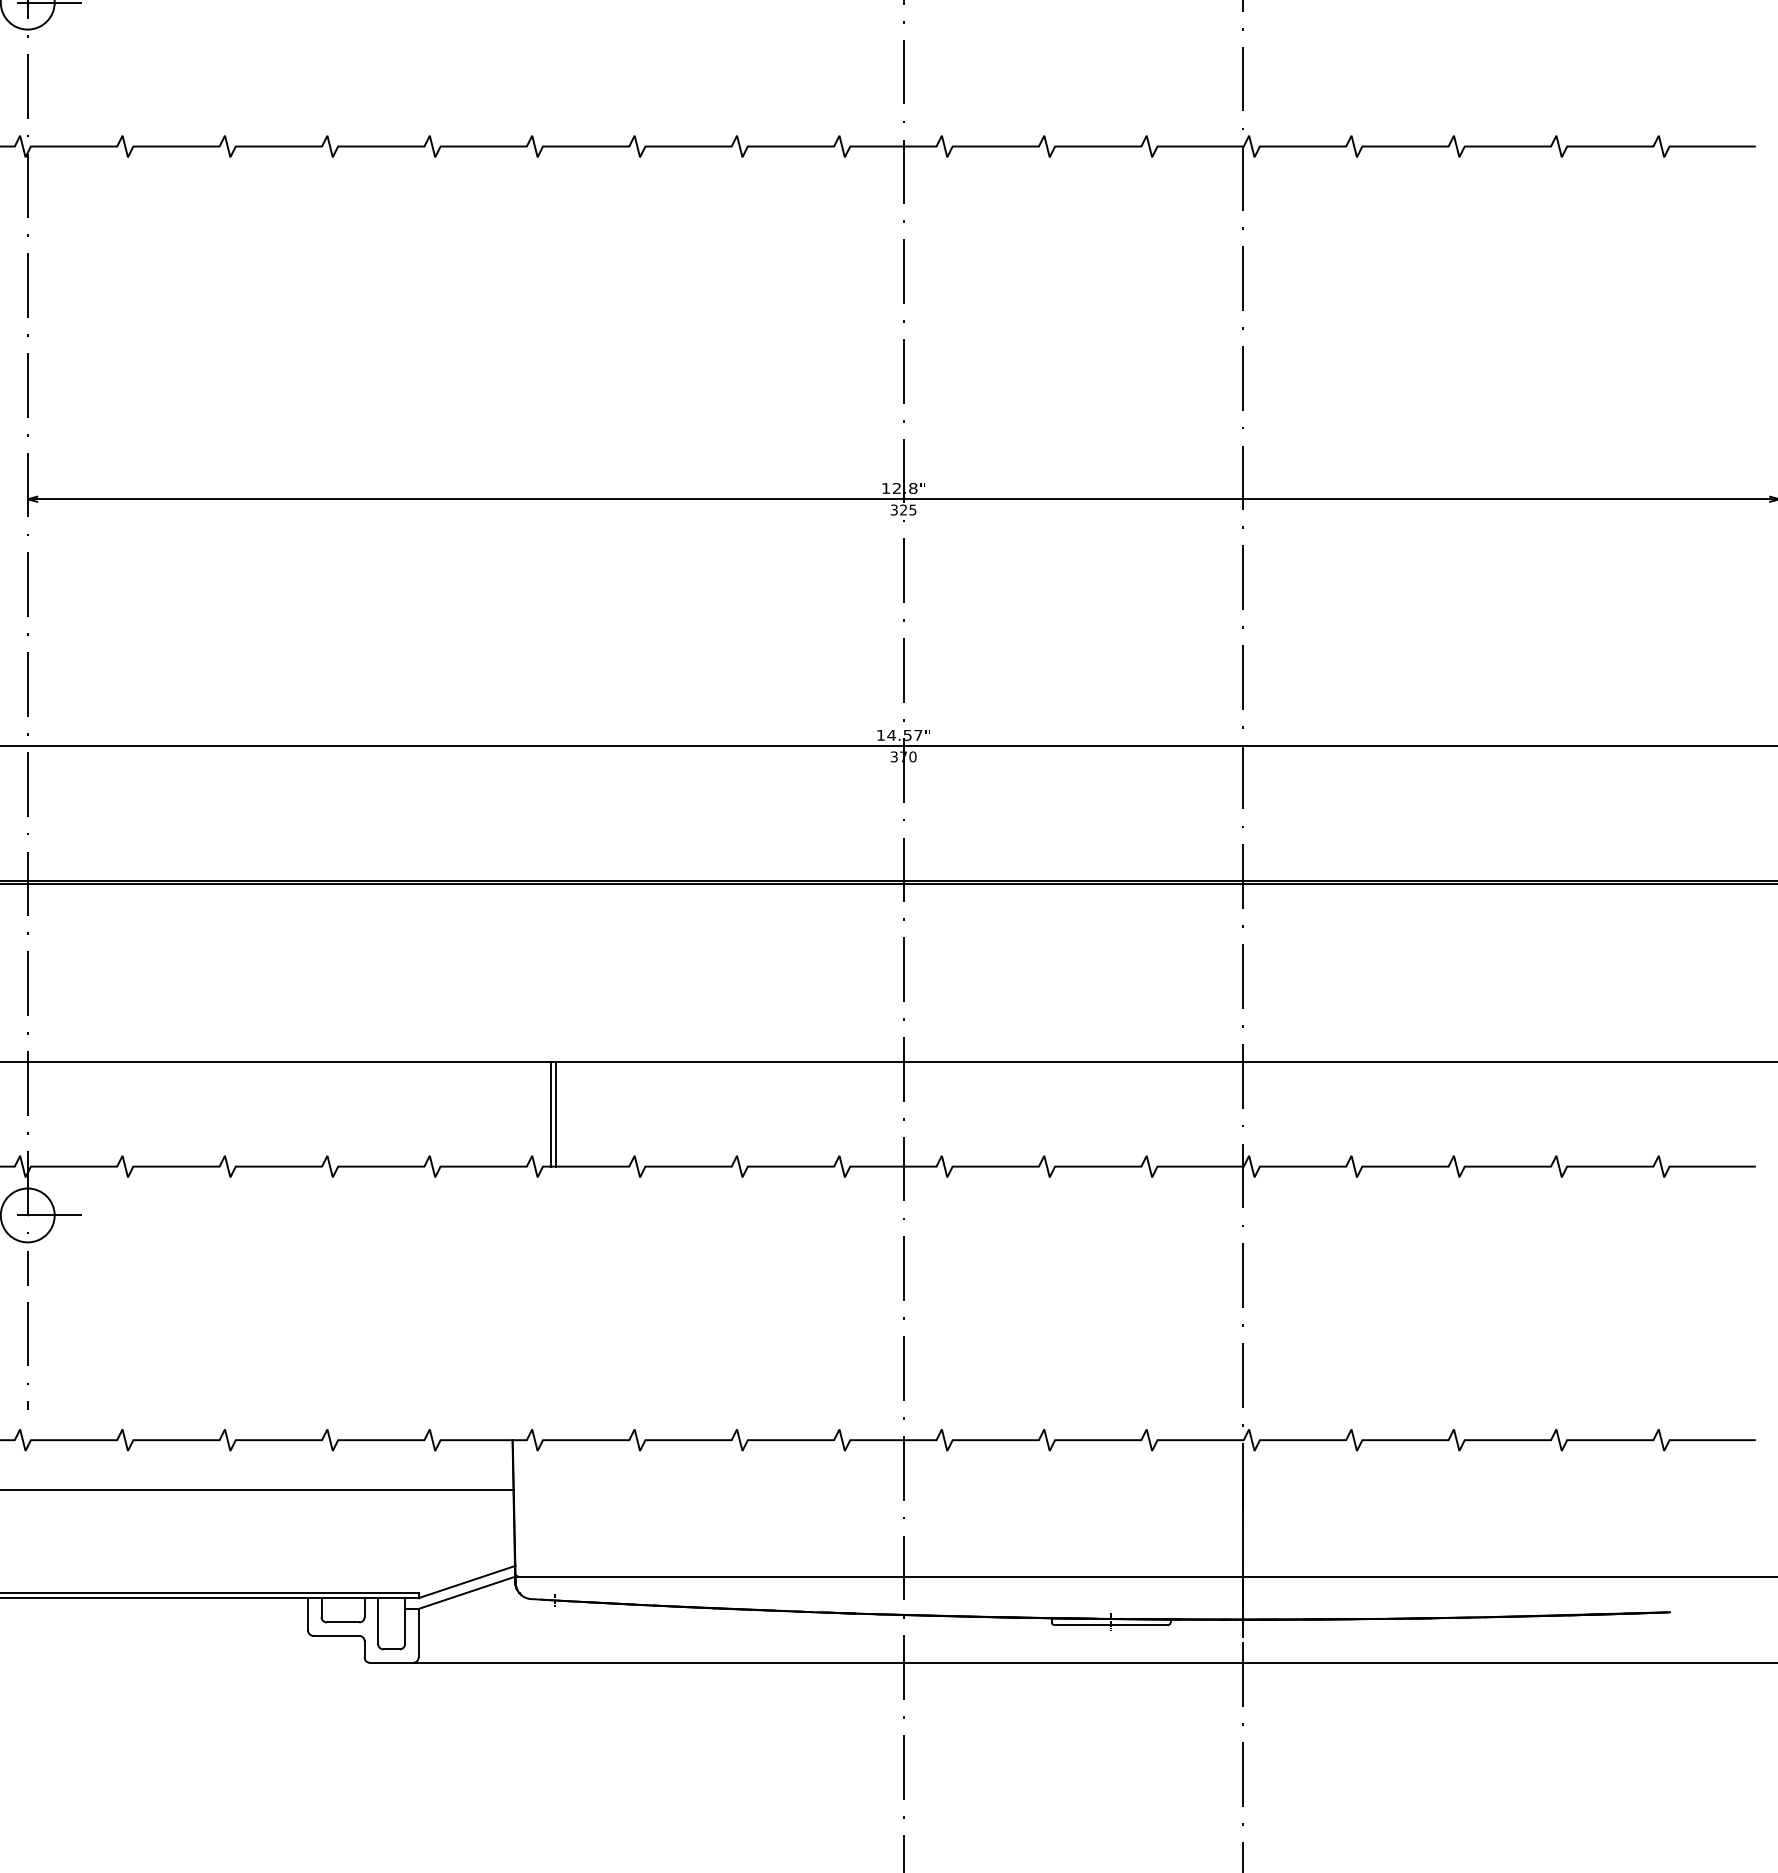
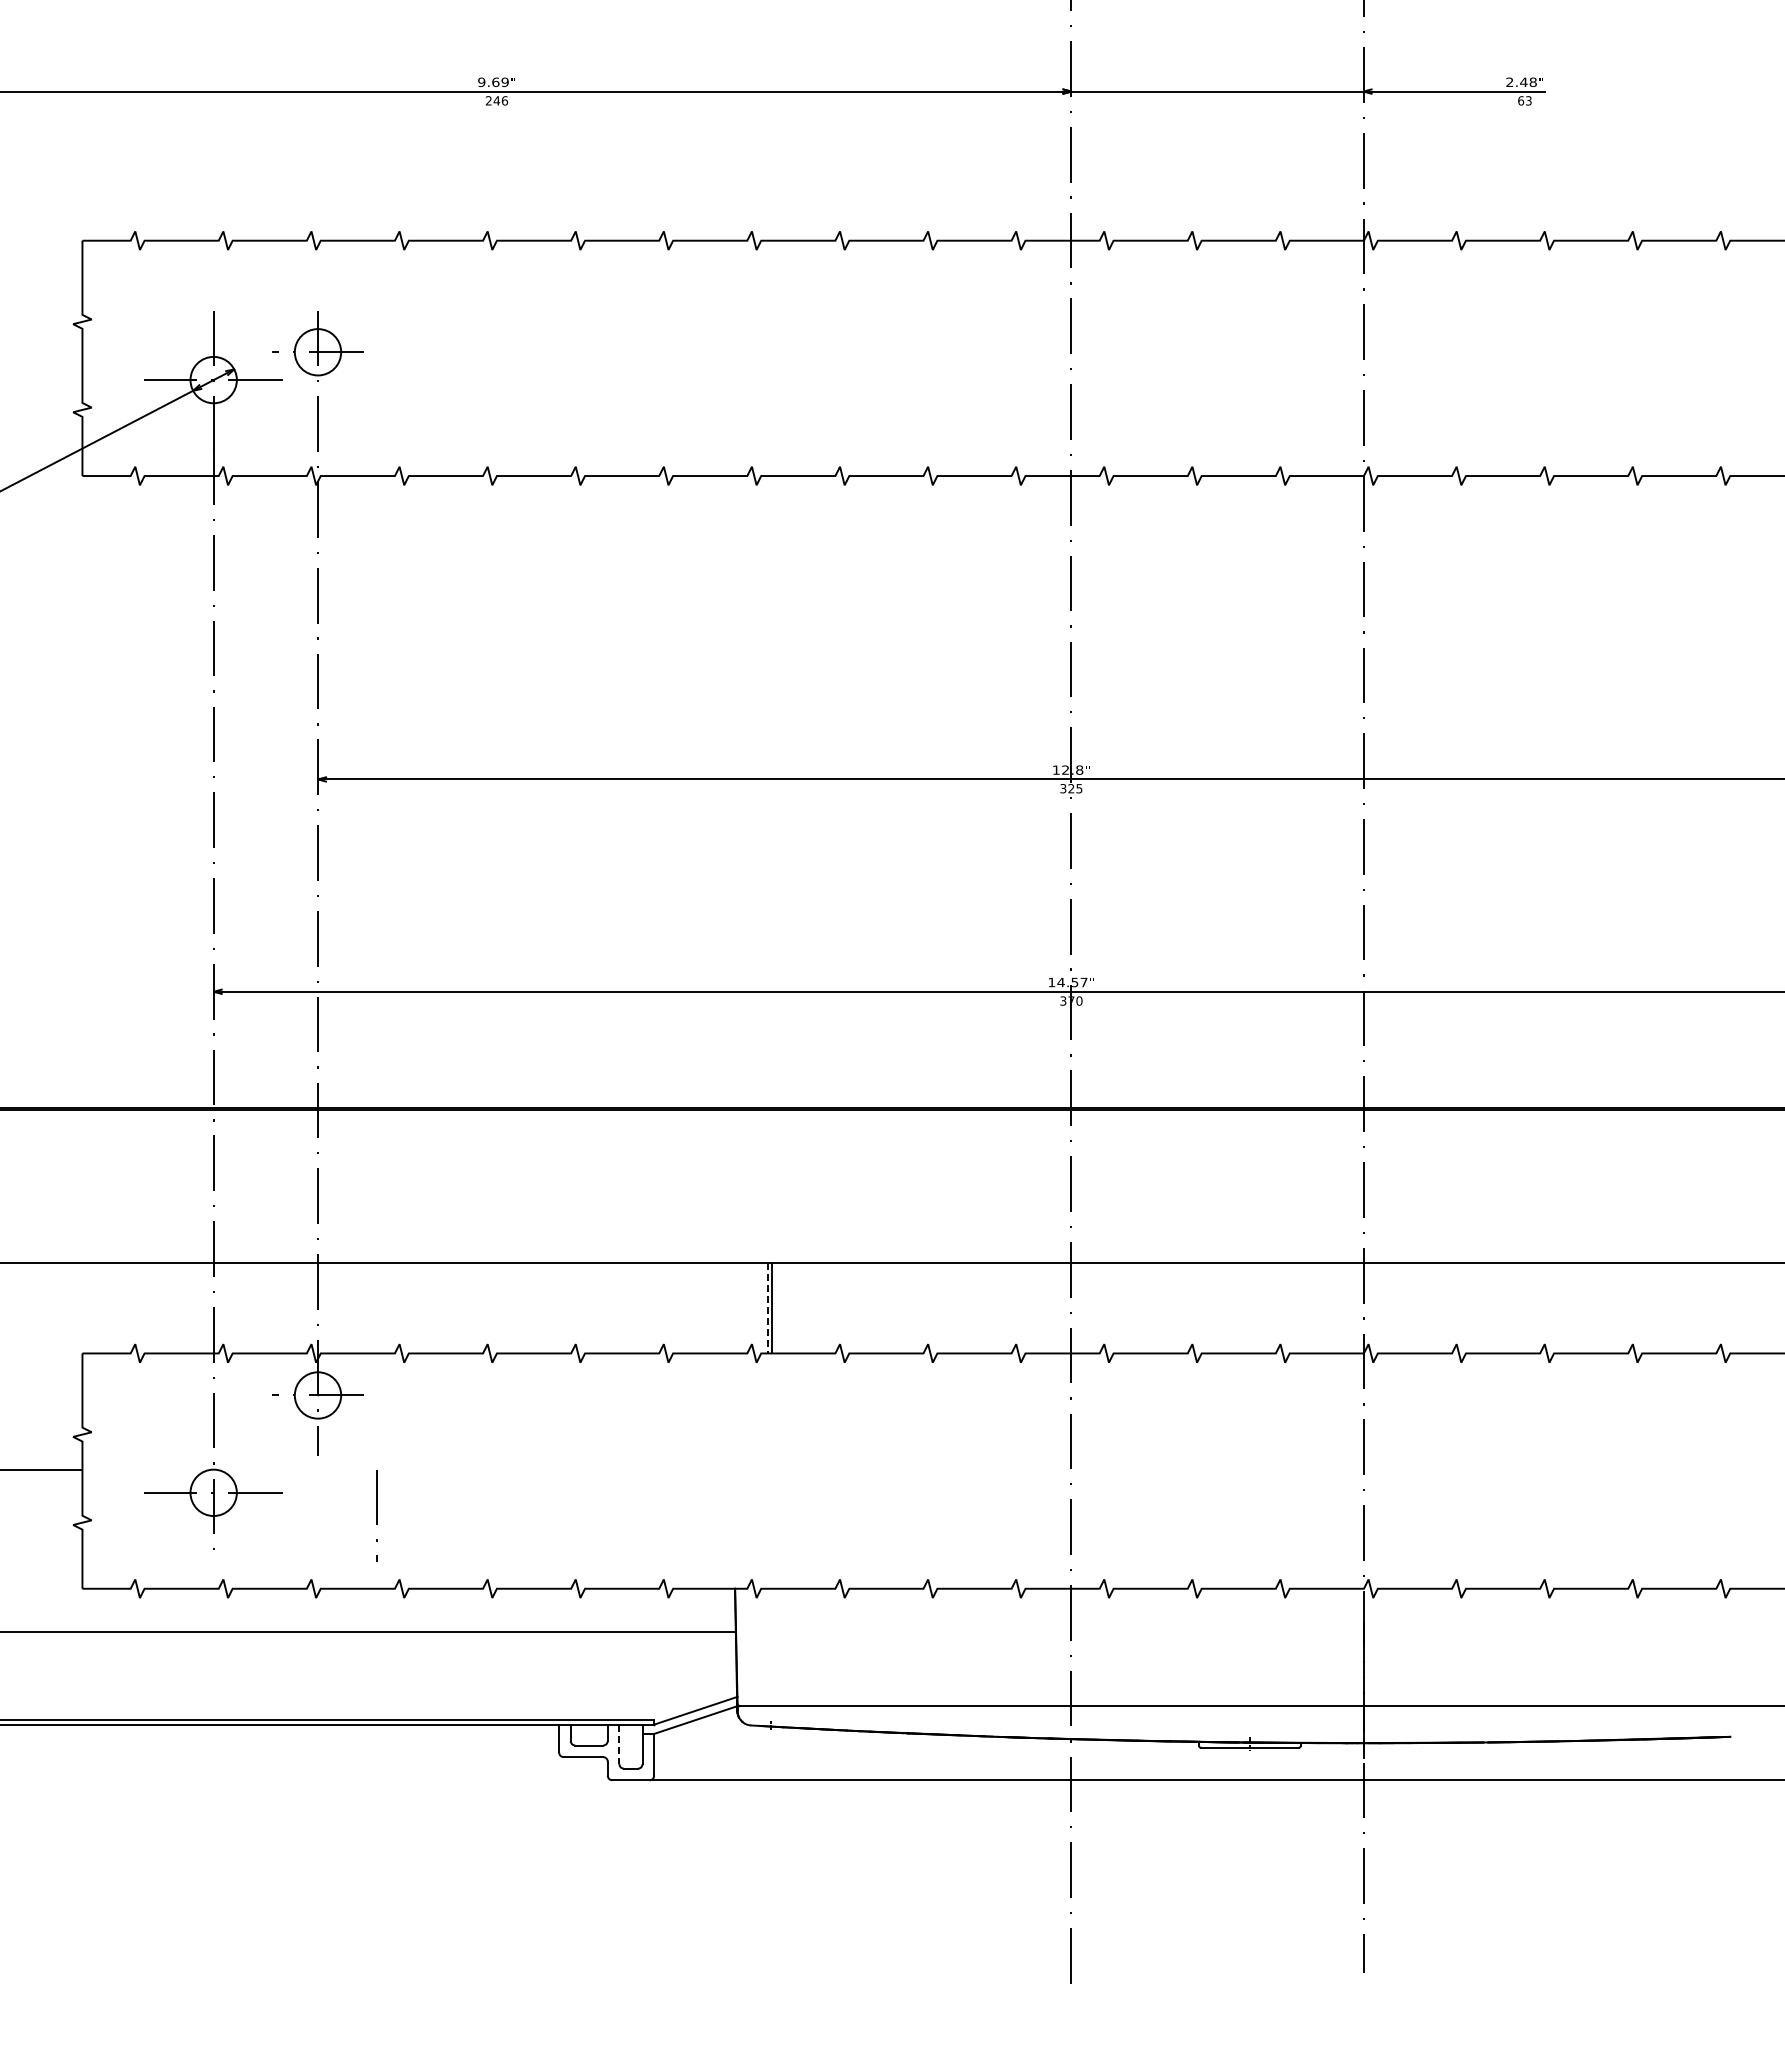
line: (550, 1114) -> (767, 1308), solid -> dashed
line: (27, 1355) -> (376, 1515), moved
line: (378, 1621) -> (619, 1744), solid -> dashed

